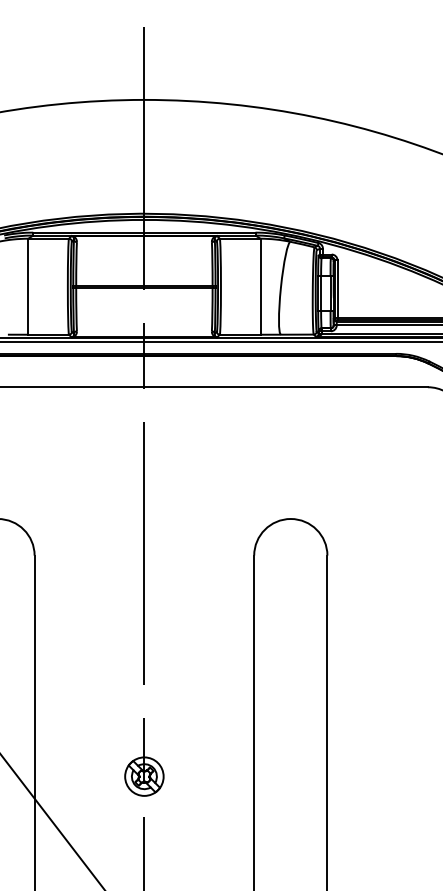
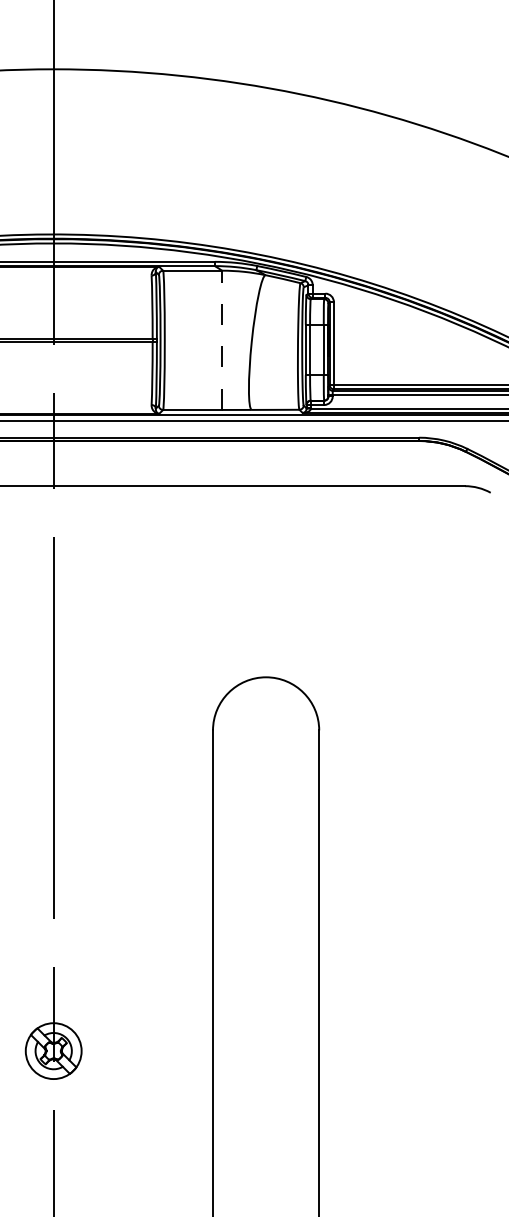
line: (260, 286) -> (222, 340), solid -> dashed

